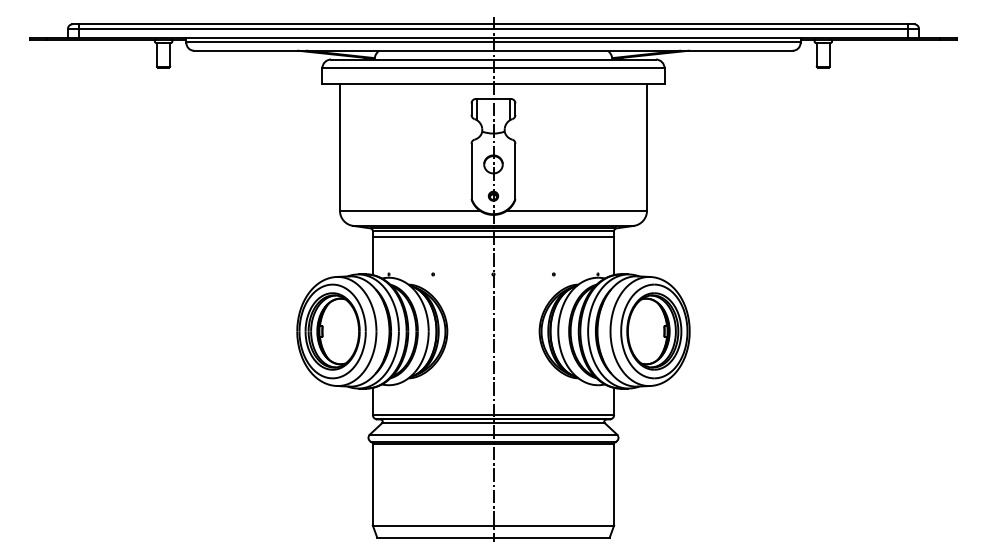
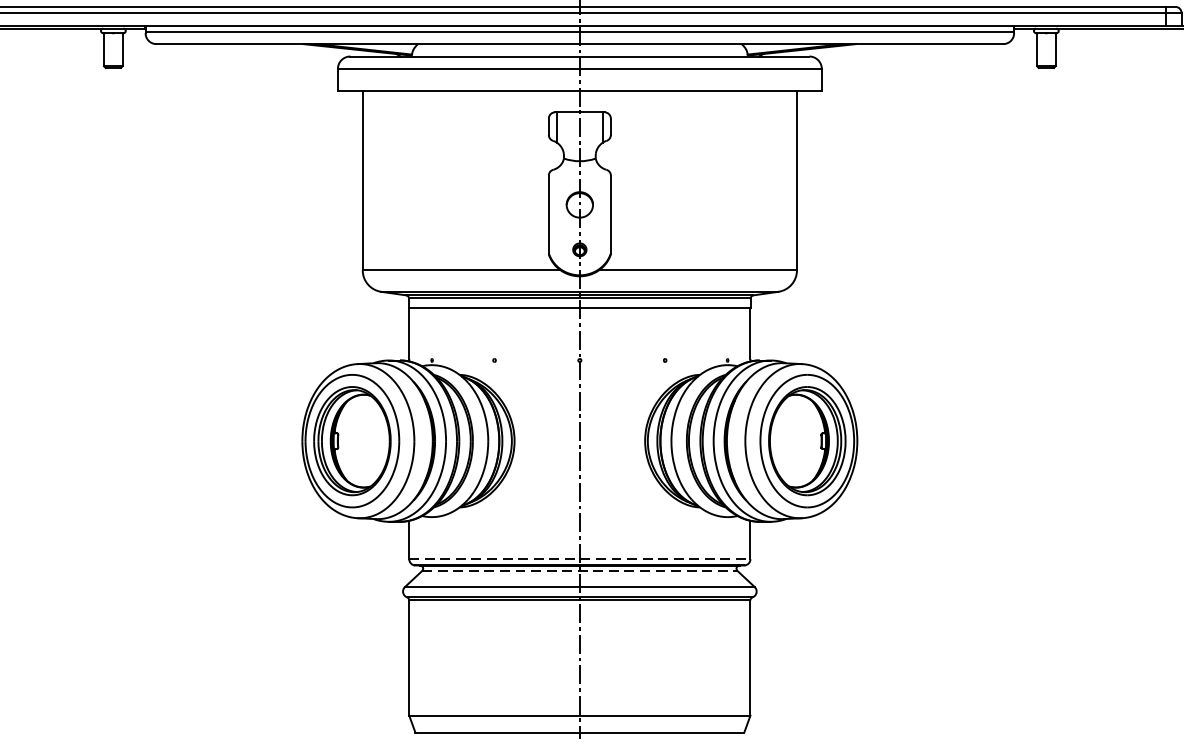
line: (493, 414) -> (579, 558), solid -> dashed
line: (493, 423) -> (579, 571), solid -> dashed

